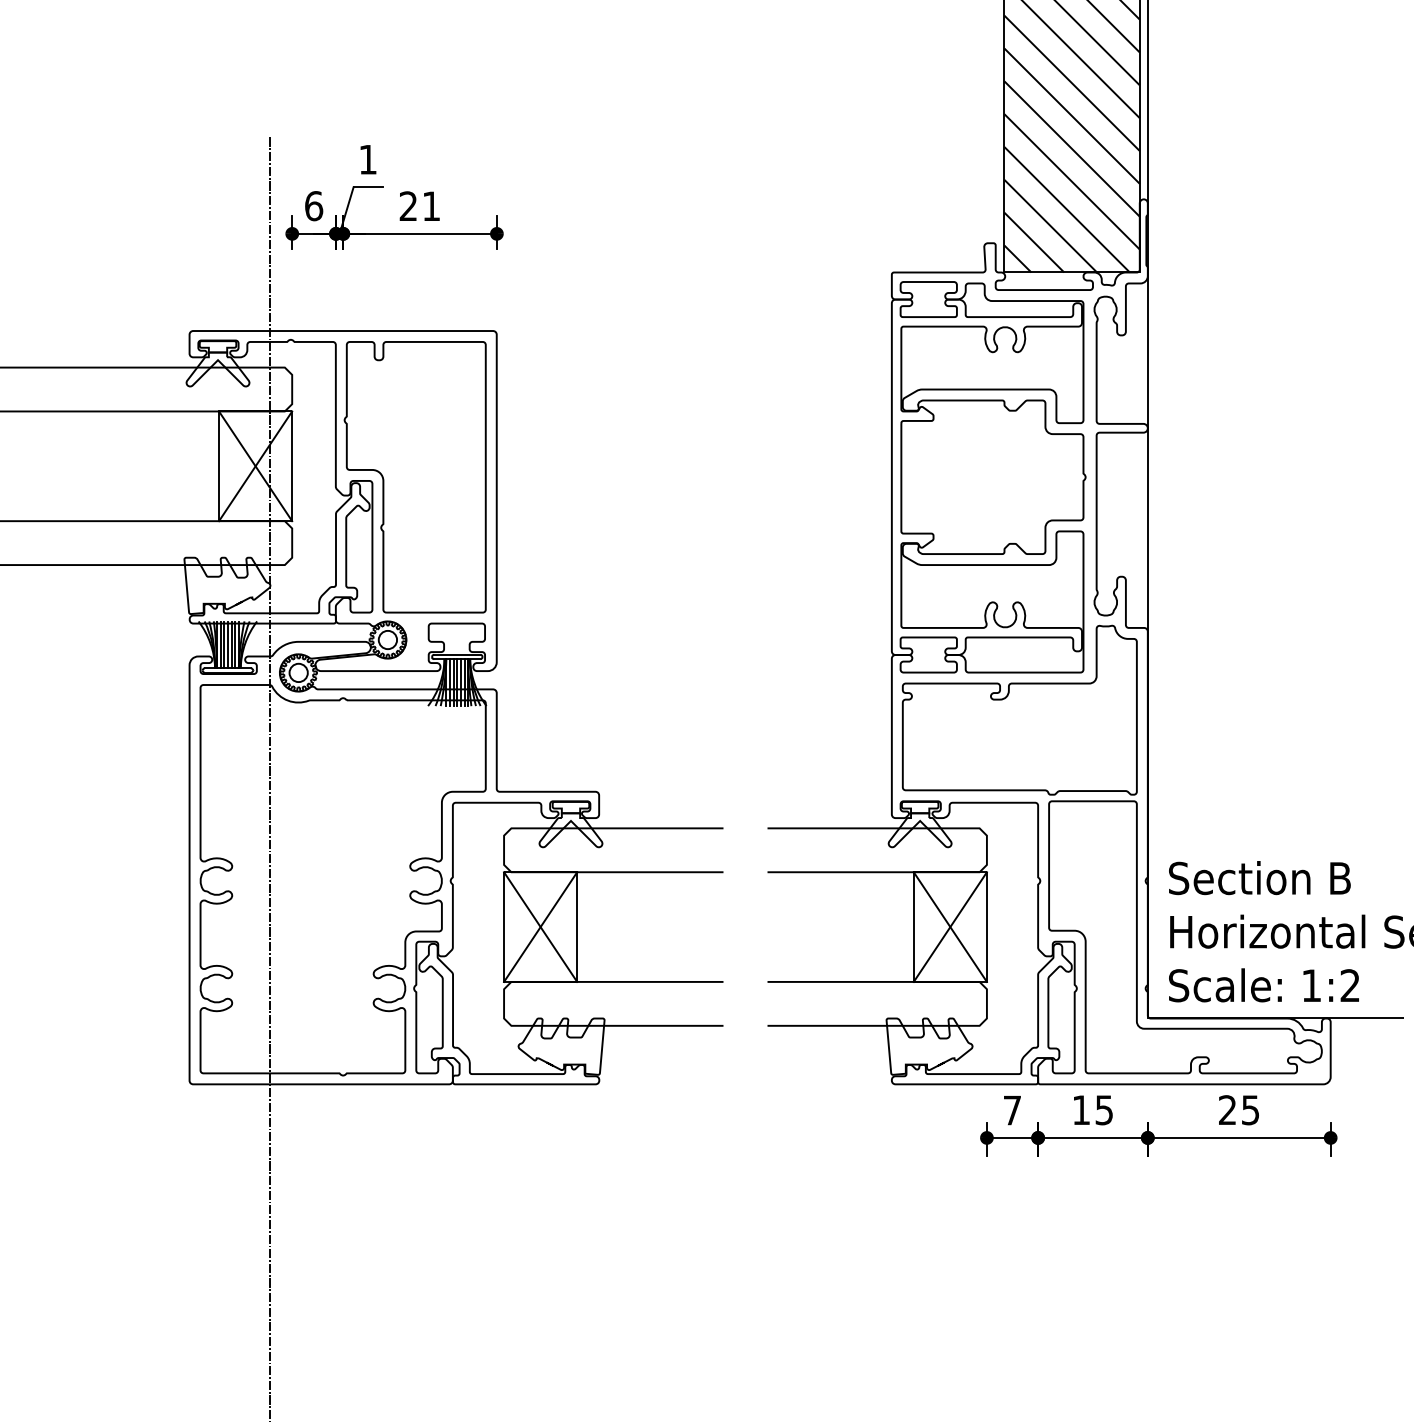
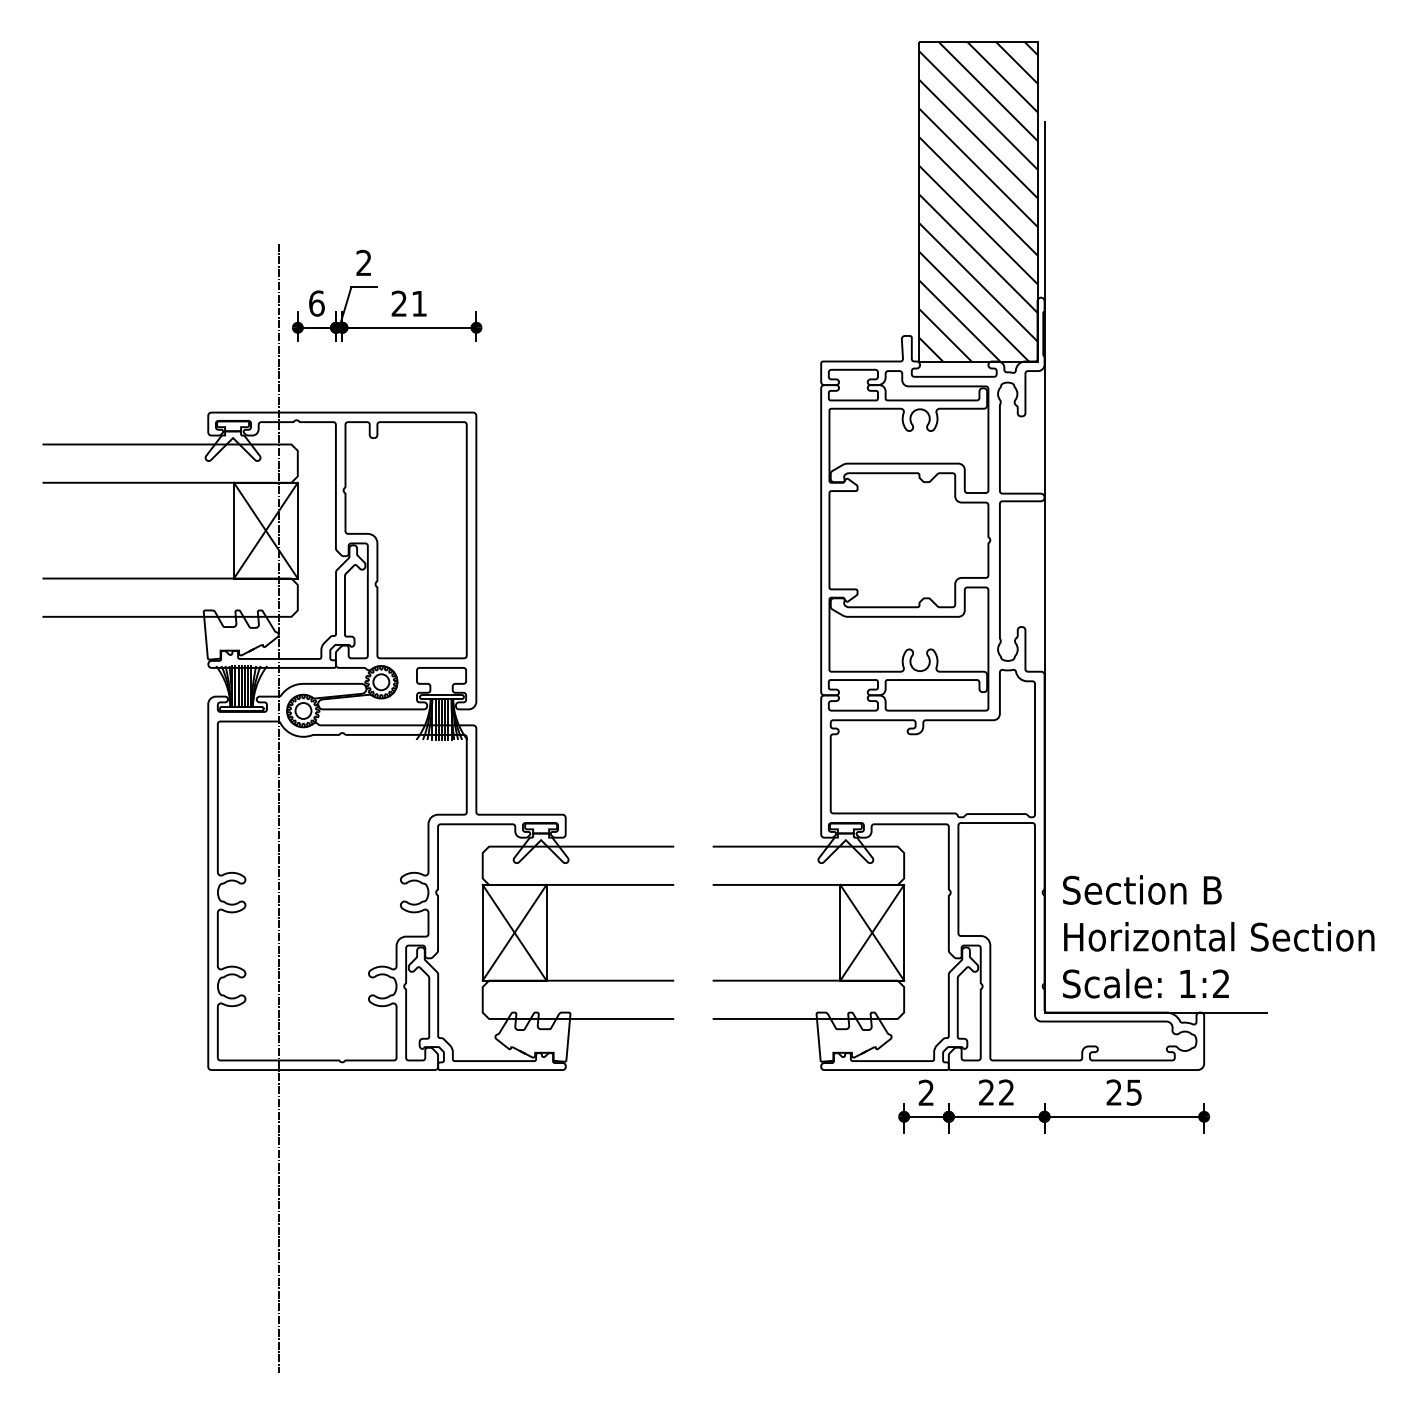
text: (367, 159) -> (363, 262), 1 -> 2
text: (1011, 1110) -> (925, 1092), 7 -> 2
text: (1092, 1110) -> (996, 1092), 15 -> 22

